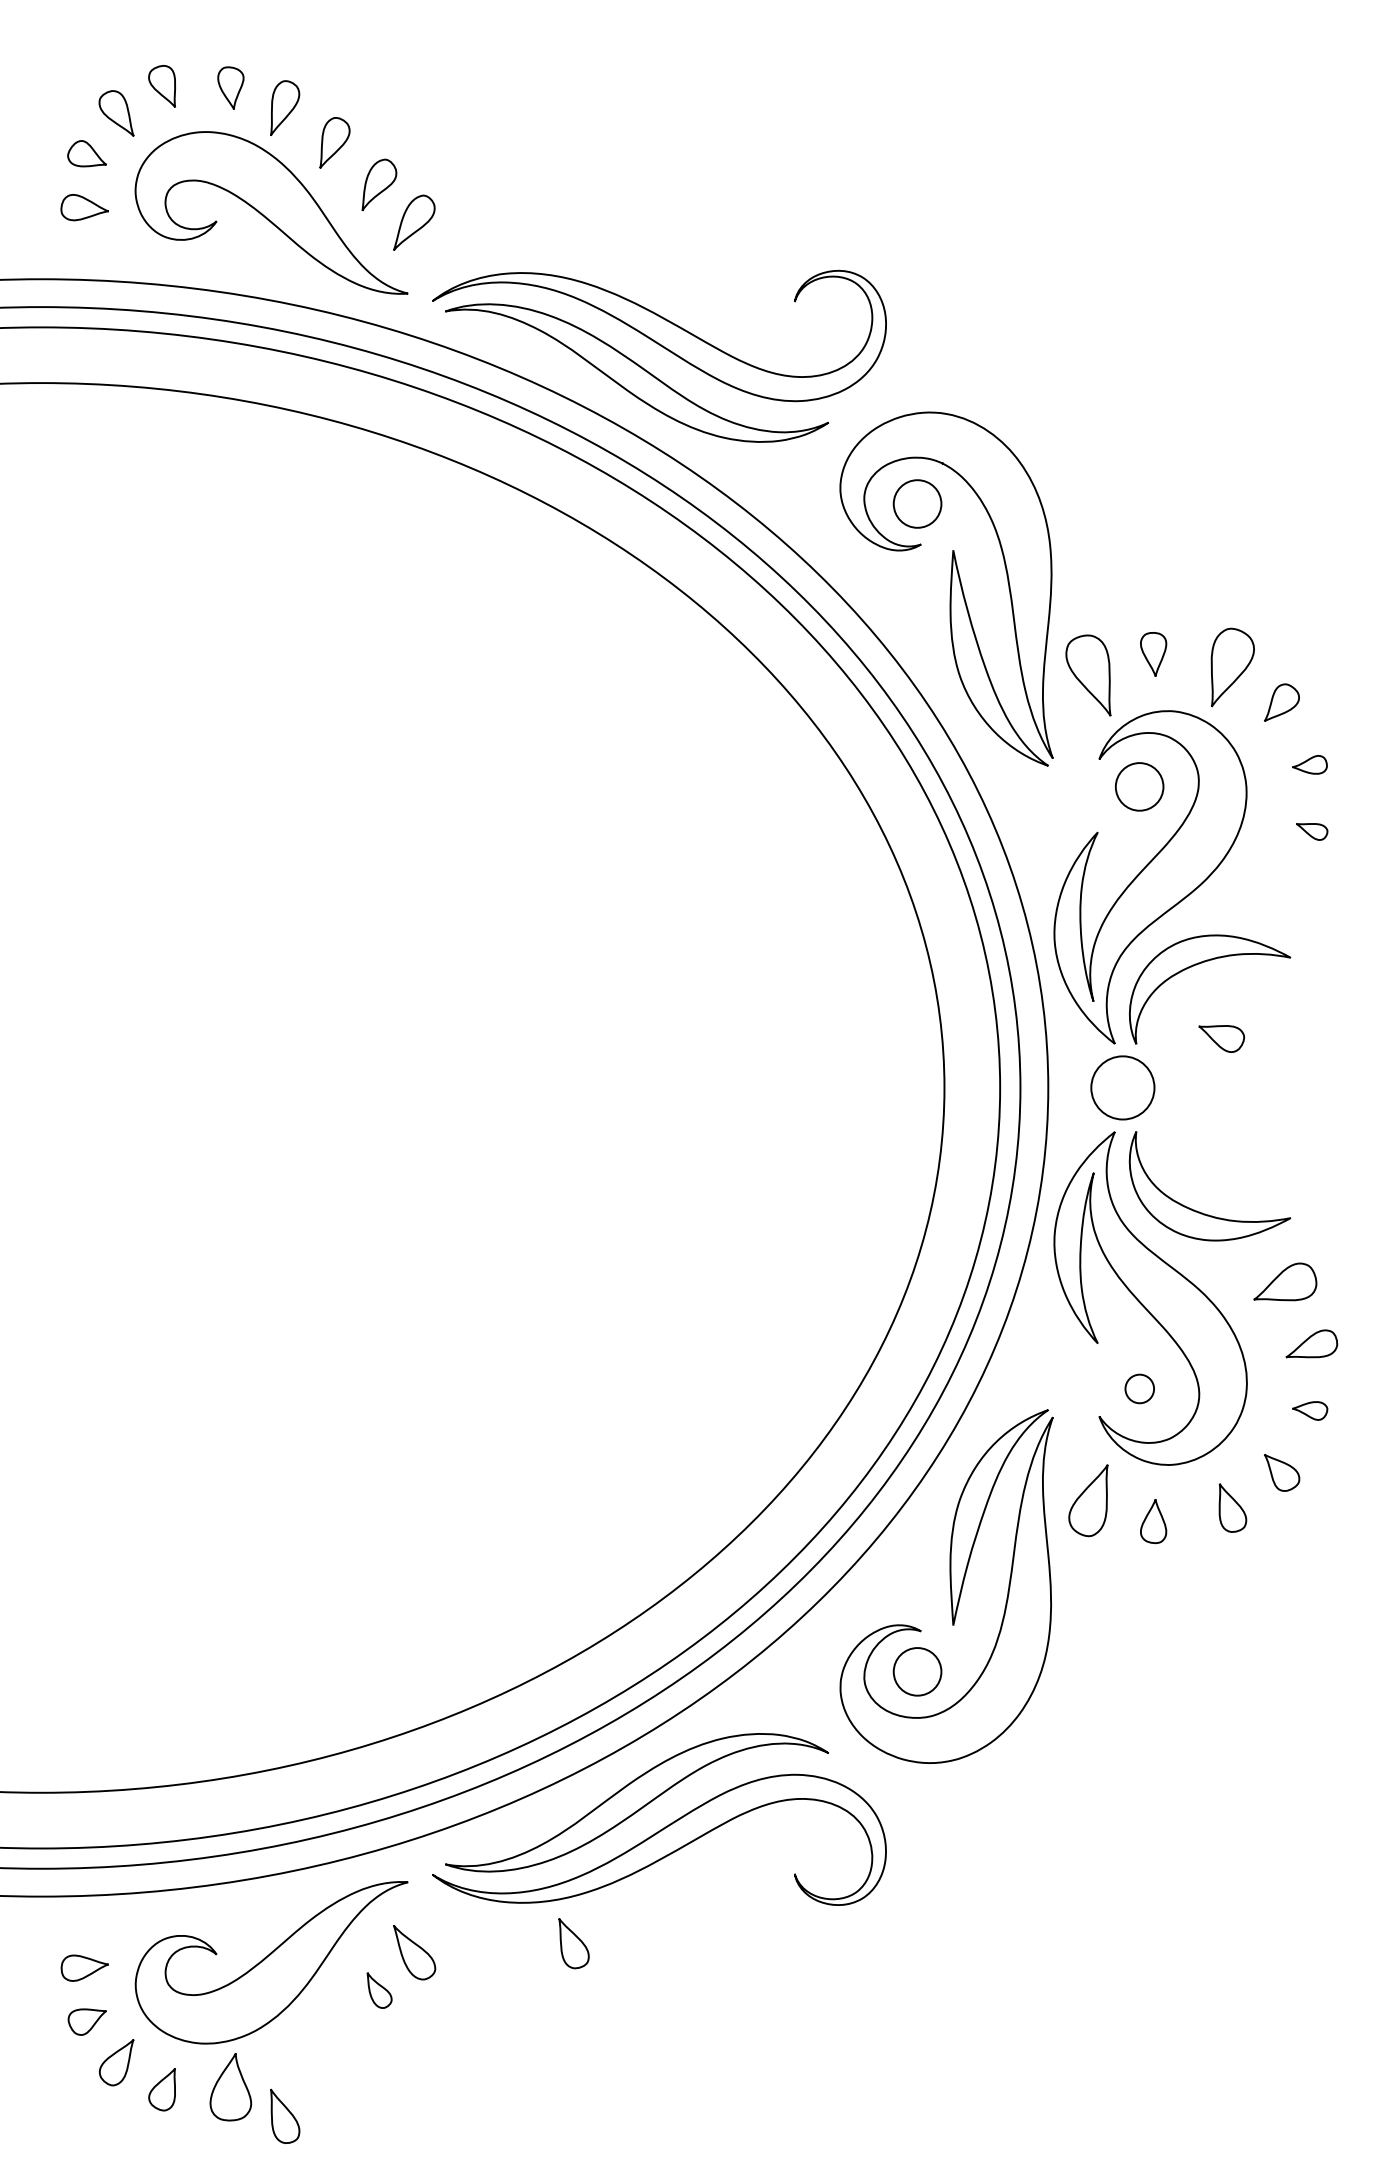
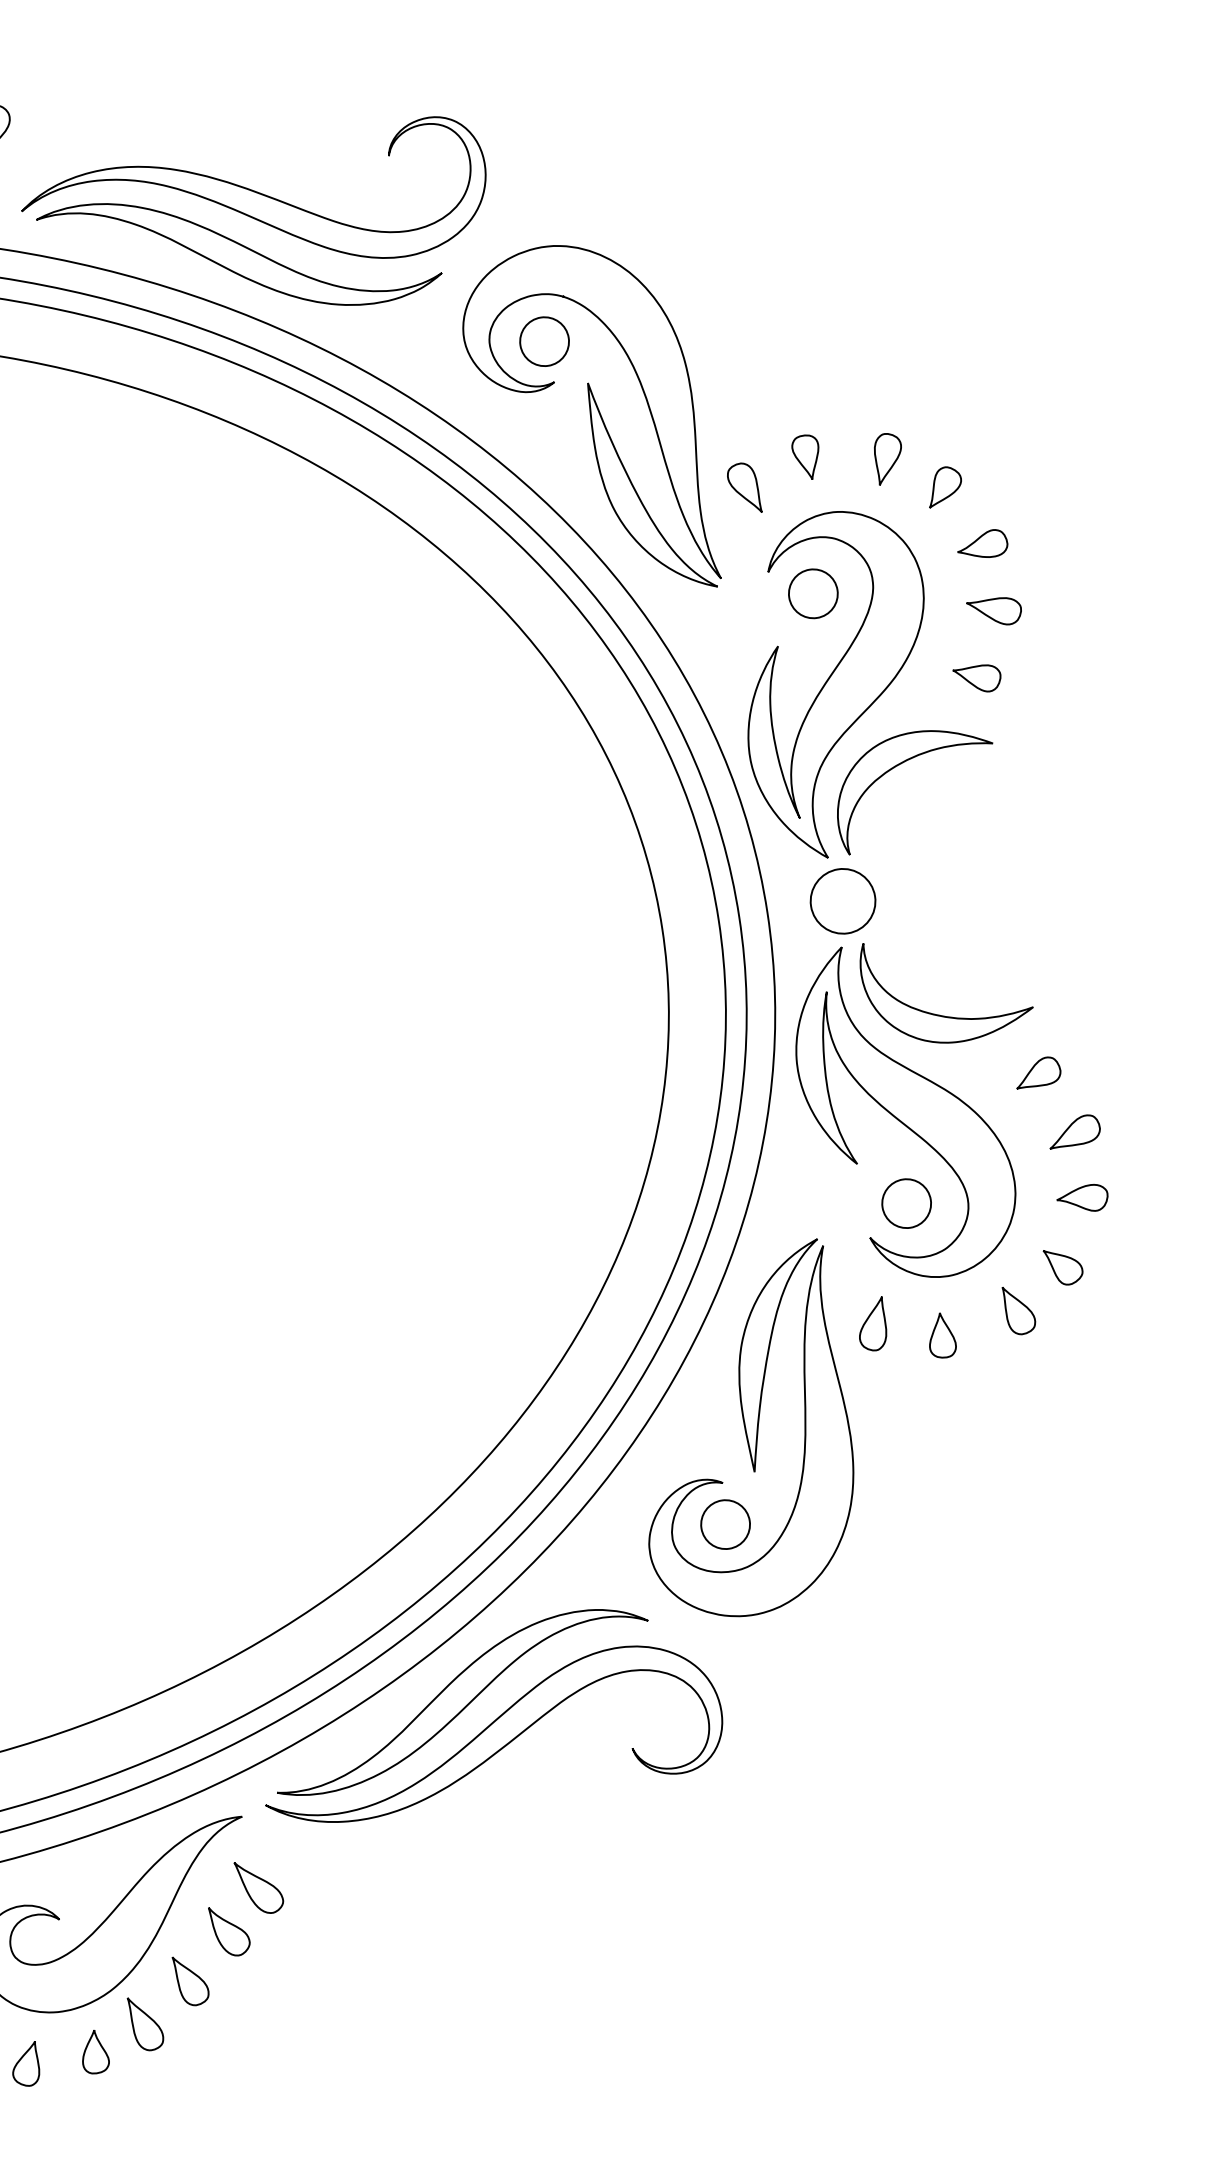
part: (1232, 667) -> (888, 458), size x0.62
part: (1087, 675) -> (743, 489), size x0.62
part: (1309, 764) -> (981, 544), size x1.43
part: (1311, 831) -> (994, 612), size x1.67
part: (1221, 1038) -> (977, 679), moved
part: (1285, 1281) -> (1037, 1072), size x0.71
part: (1139, 1388) -> (906, 1203), size x1.67
part: (1309, 1410) -> (1082, 1199), size x1.43
part: (1087, 1500) -> (871, 1324), size x0.71
part: (573, 1943) -> (190, 1980), moved
part: (379, 1990) -> (229, 1930), size x1.43
part: (230, 2087) -> (94, 2052), size x0.62
part: (285, 2115) -> (146, 2022), moved

